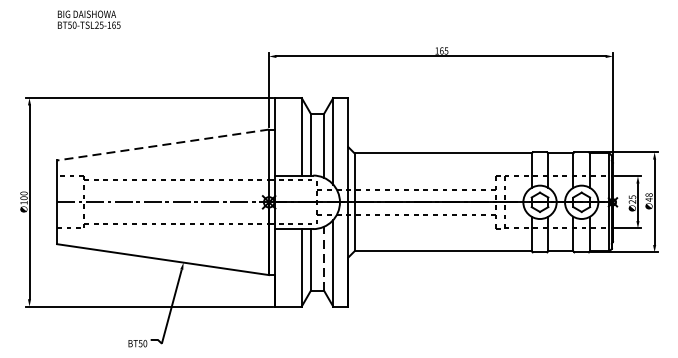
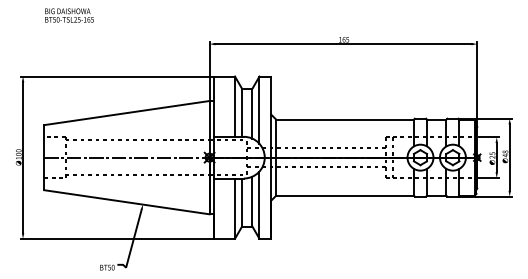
line: (162, 145) -> (126, 113), dashed -> solid
line: (324, 258) -> (252, 201), dashed -> solid

